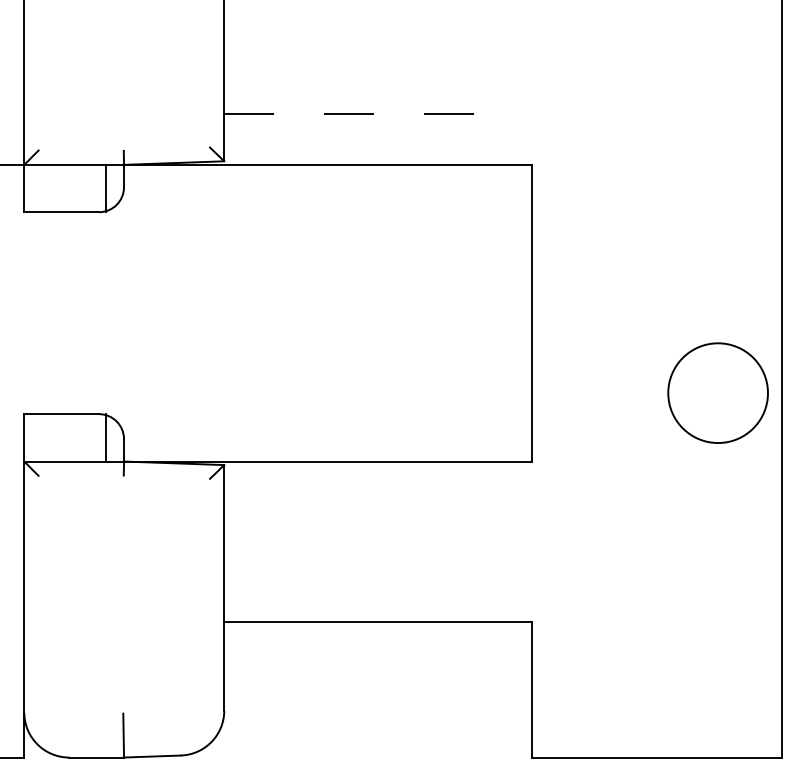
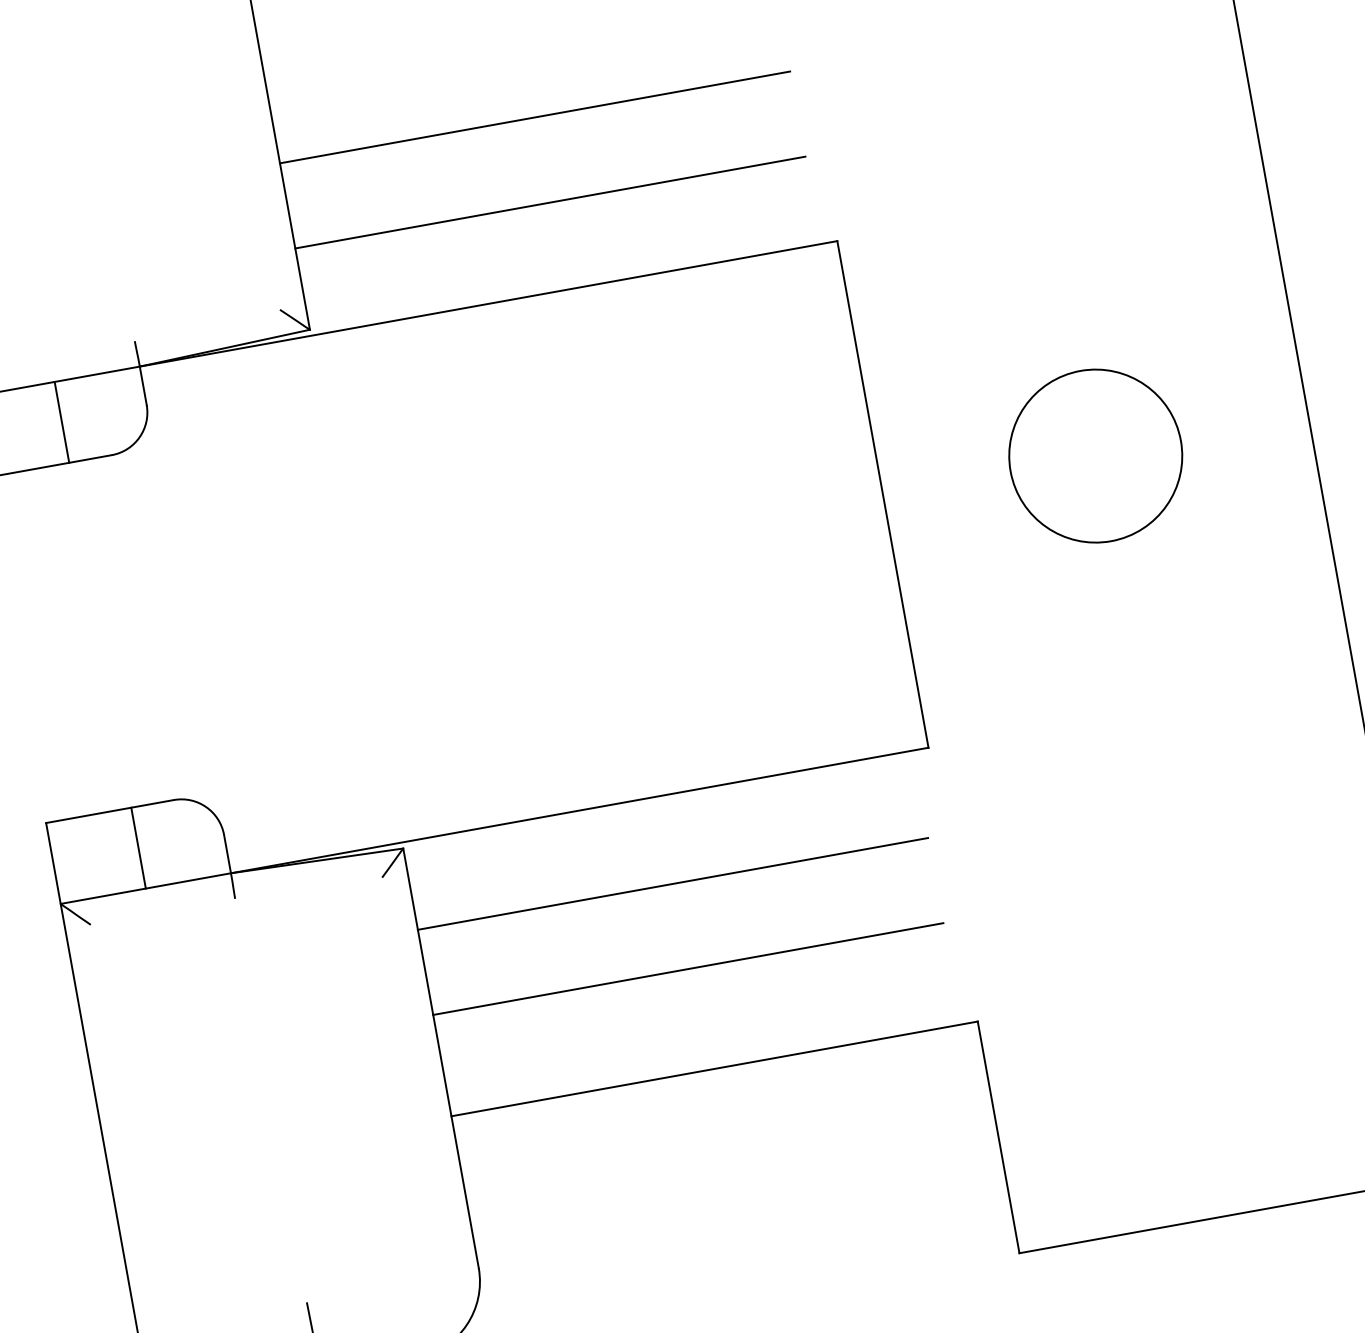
line: (373, 63) -> (534, 116), added
line: (374, 113) -> (551, 201), dashed -> solid
line: (106, 188) -> (62, 422), moved
circle: (717, 392) -> (1094, 455), moved
line: (106, 437) -> (139, 847), moved
line: (373, 512) -> (672, 883), added
line: (373, 562) -> (688, 969), added

